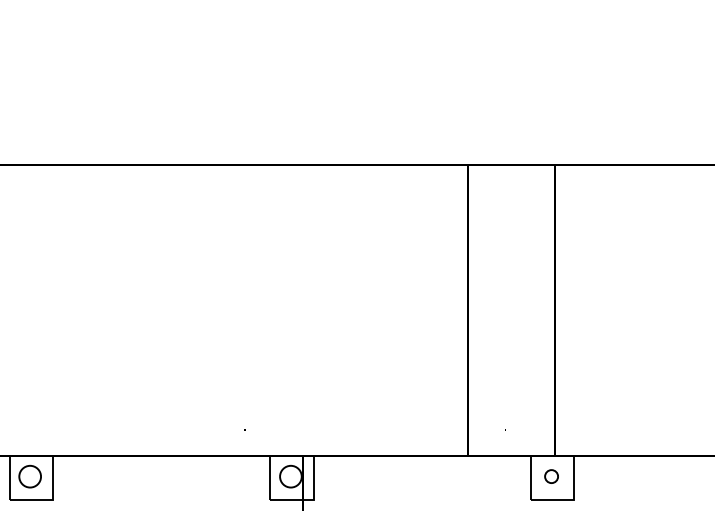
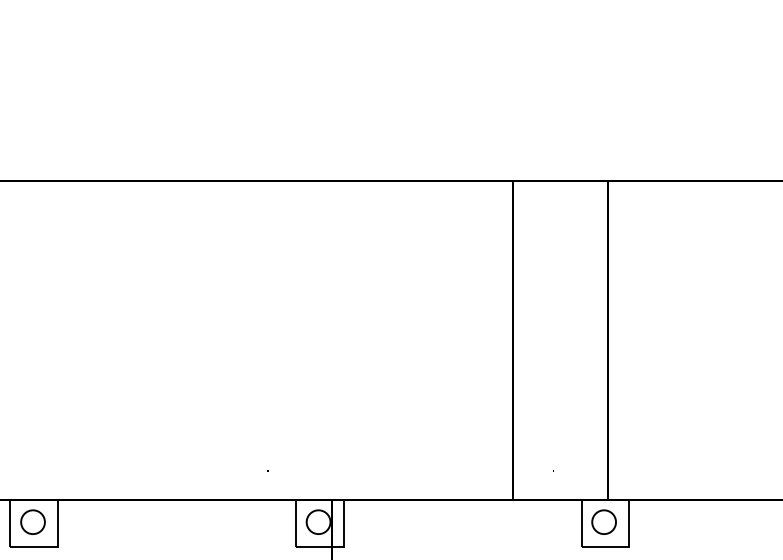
part: (551, 476) -> (603, 522), size x1.67

